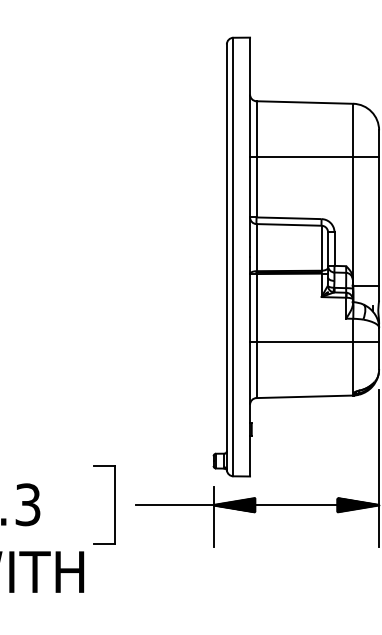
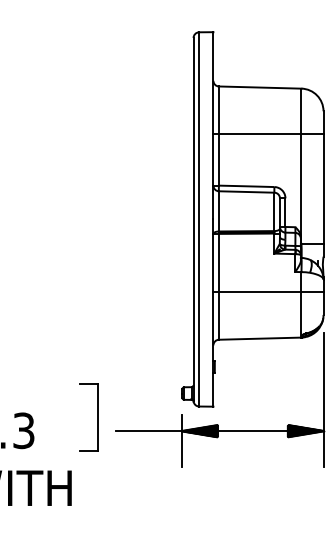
part: (114, 504) -> (97, 416), moved

